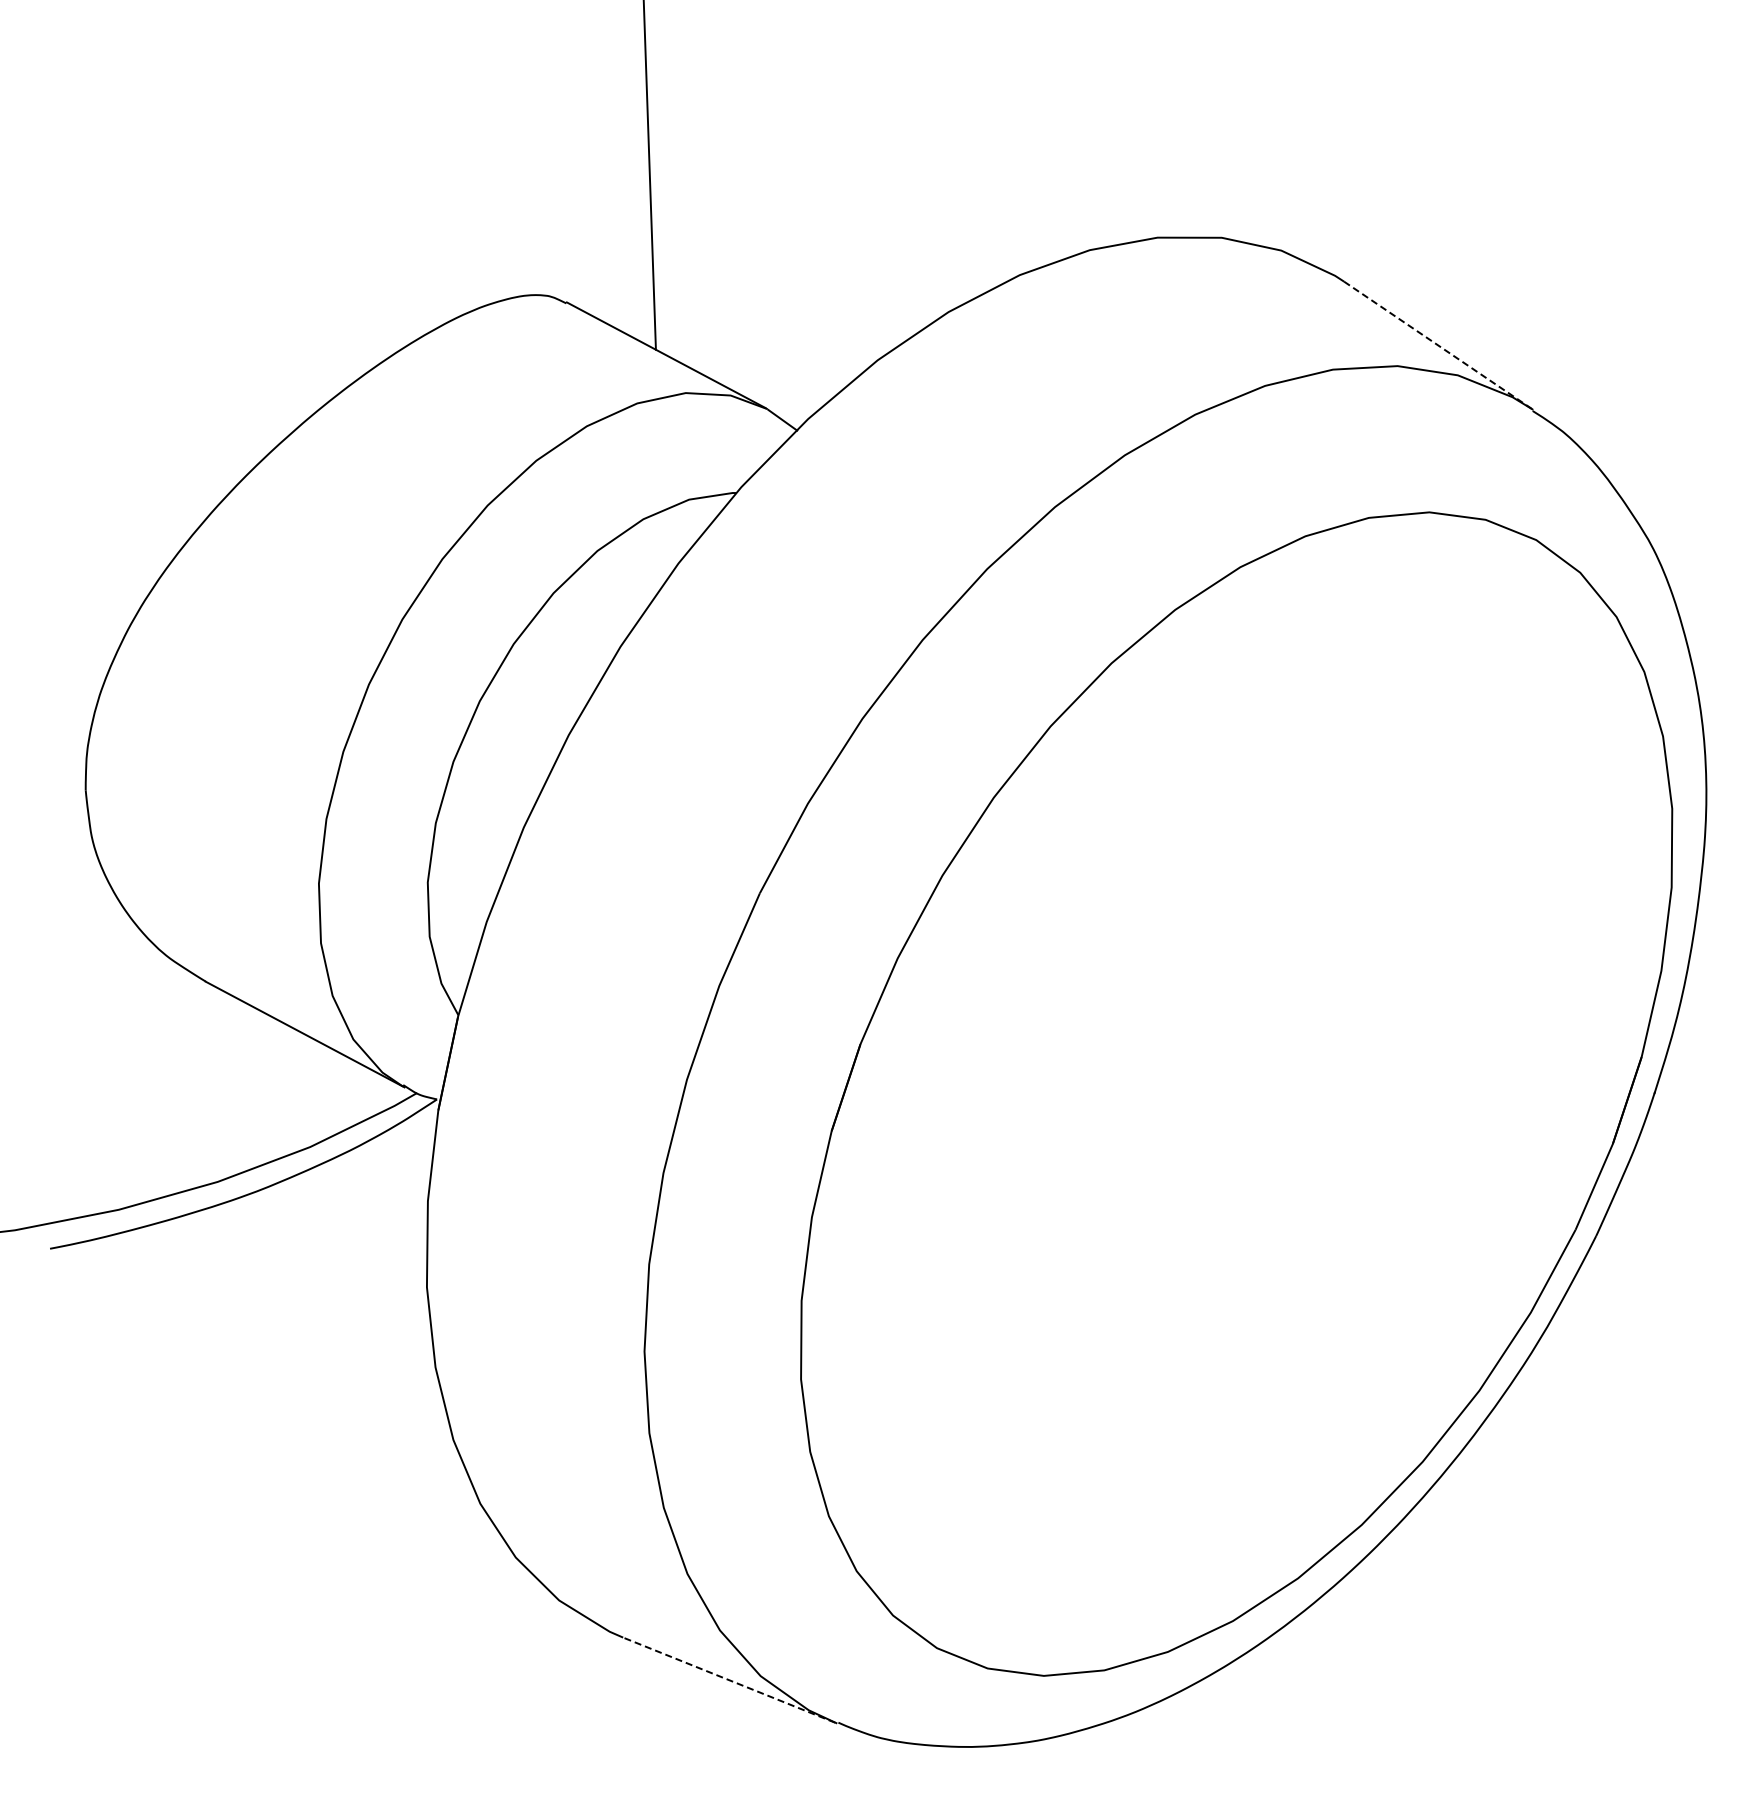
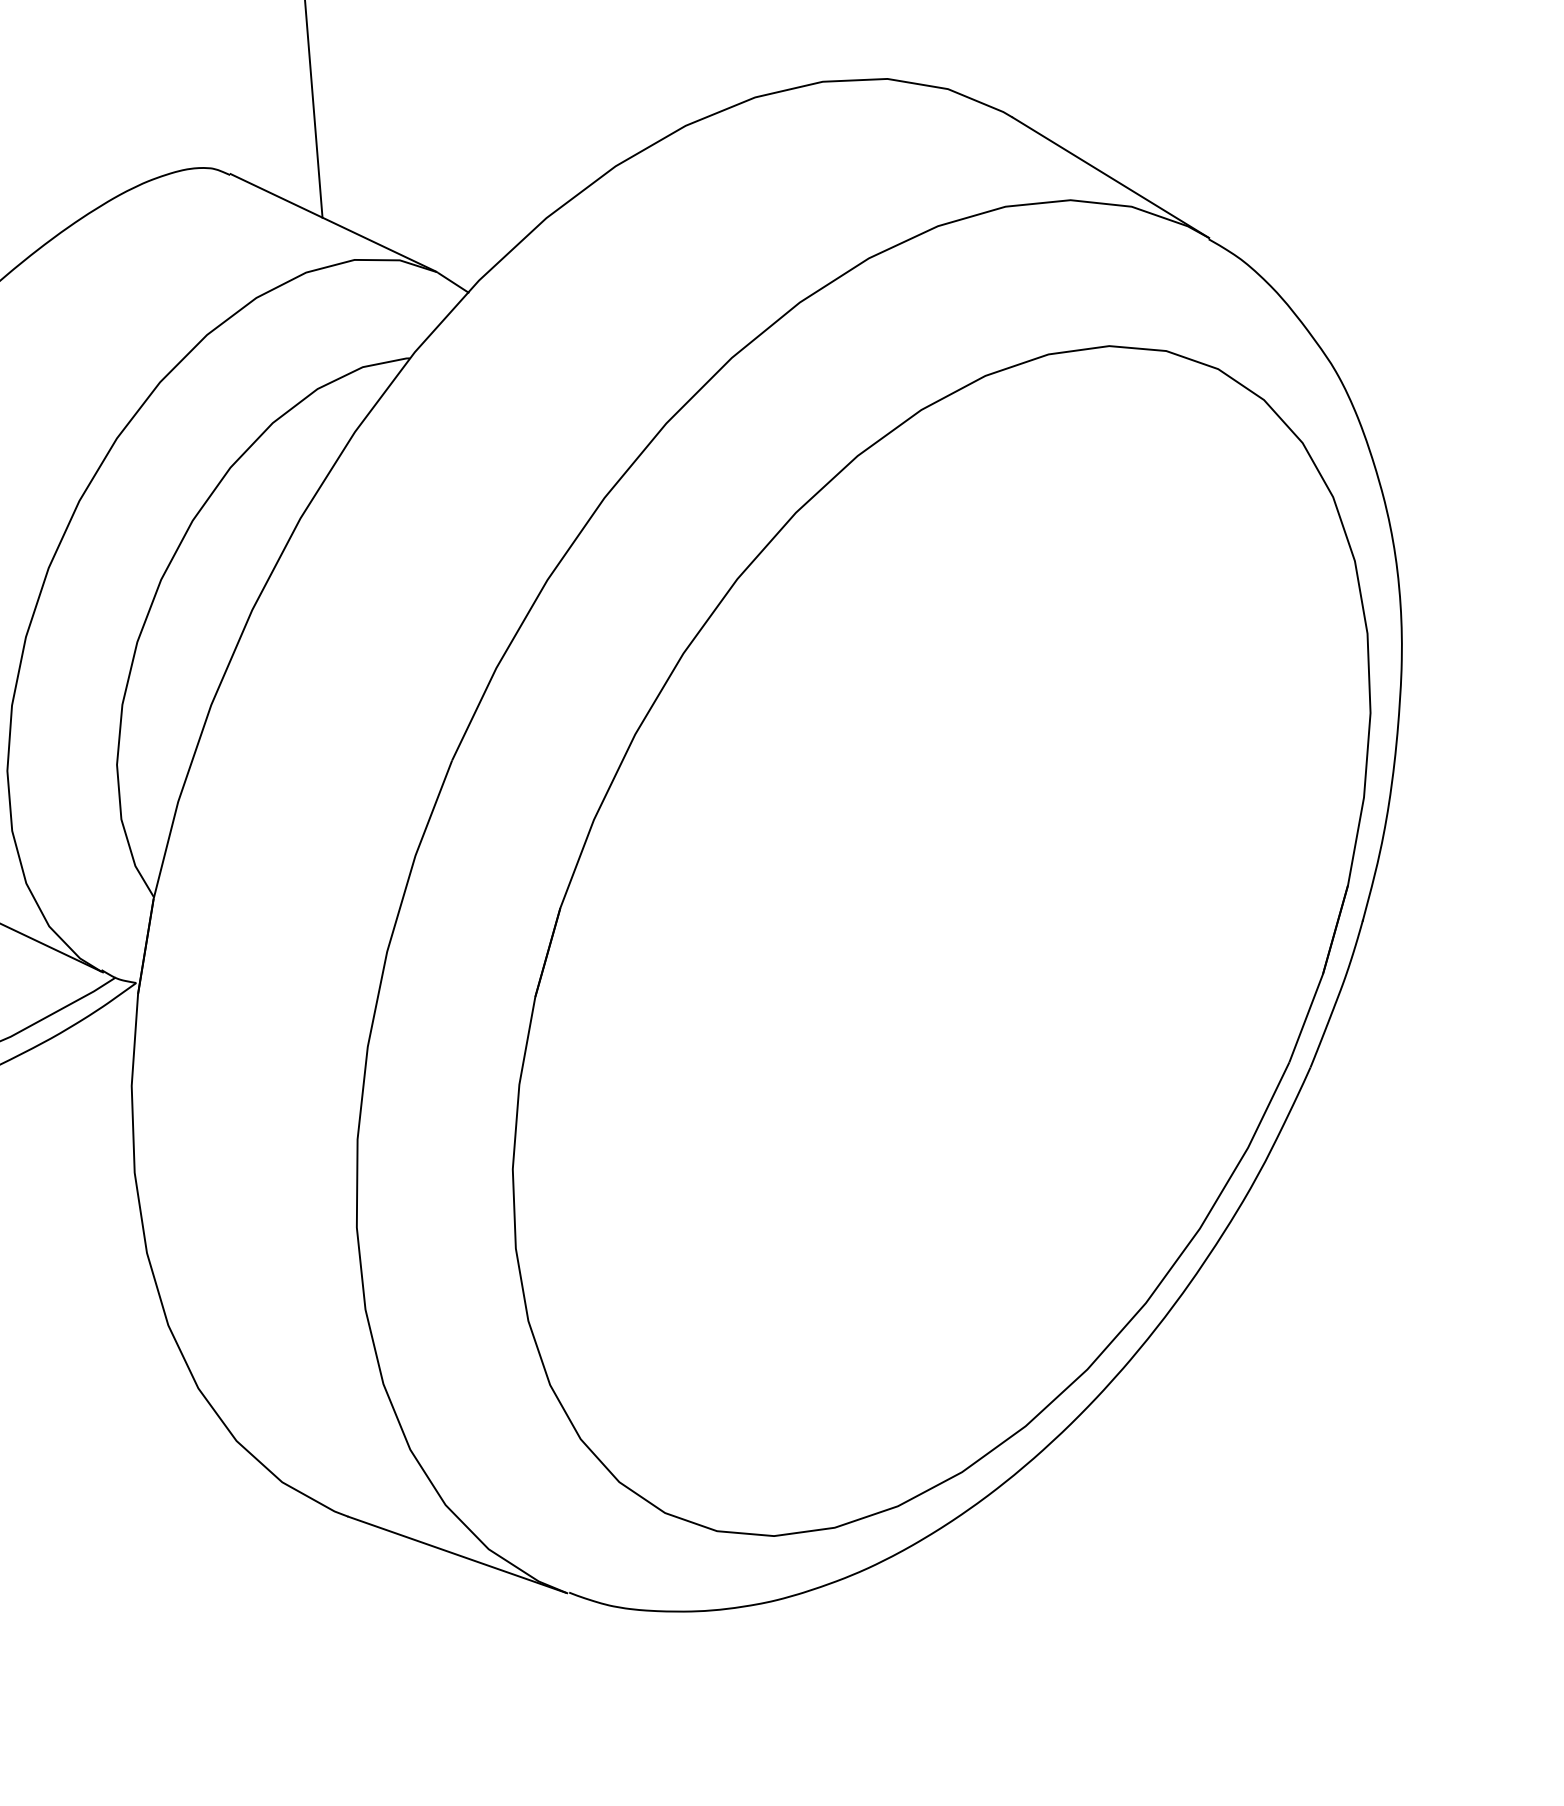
line: (1439, 346) -> (1111, 178), dashed -> solid
line: (728, 1679) -> (456, 1554), dashed -> solid

